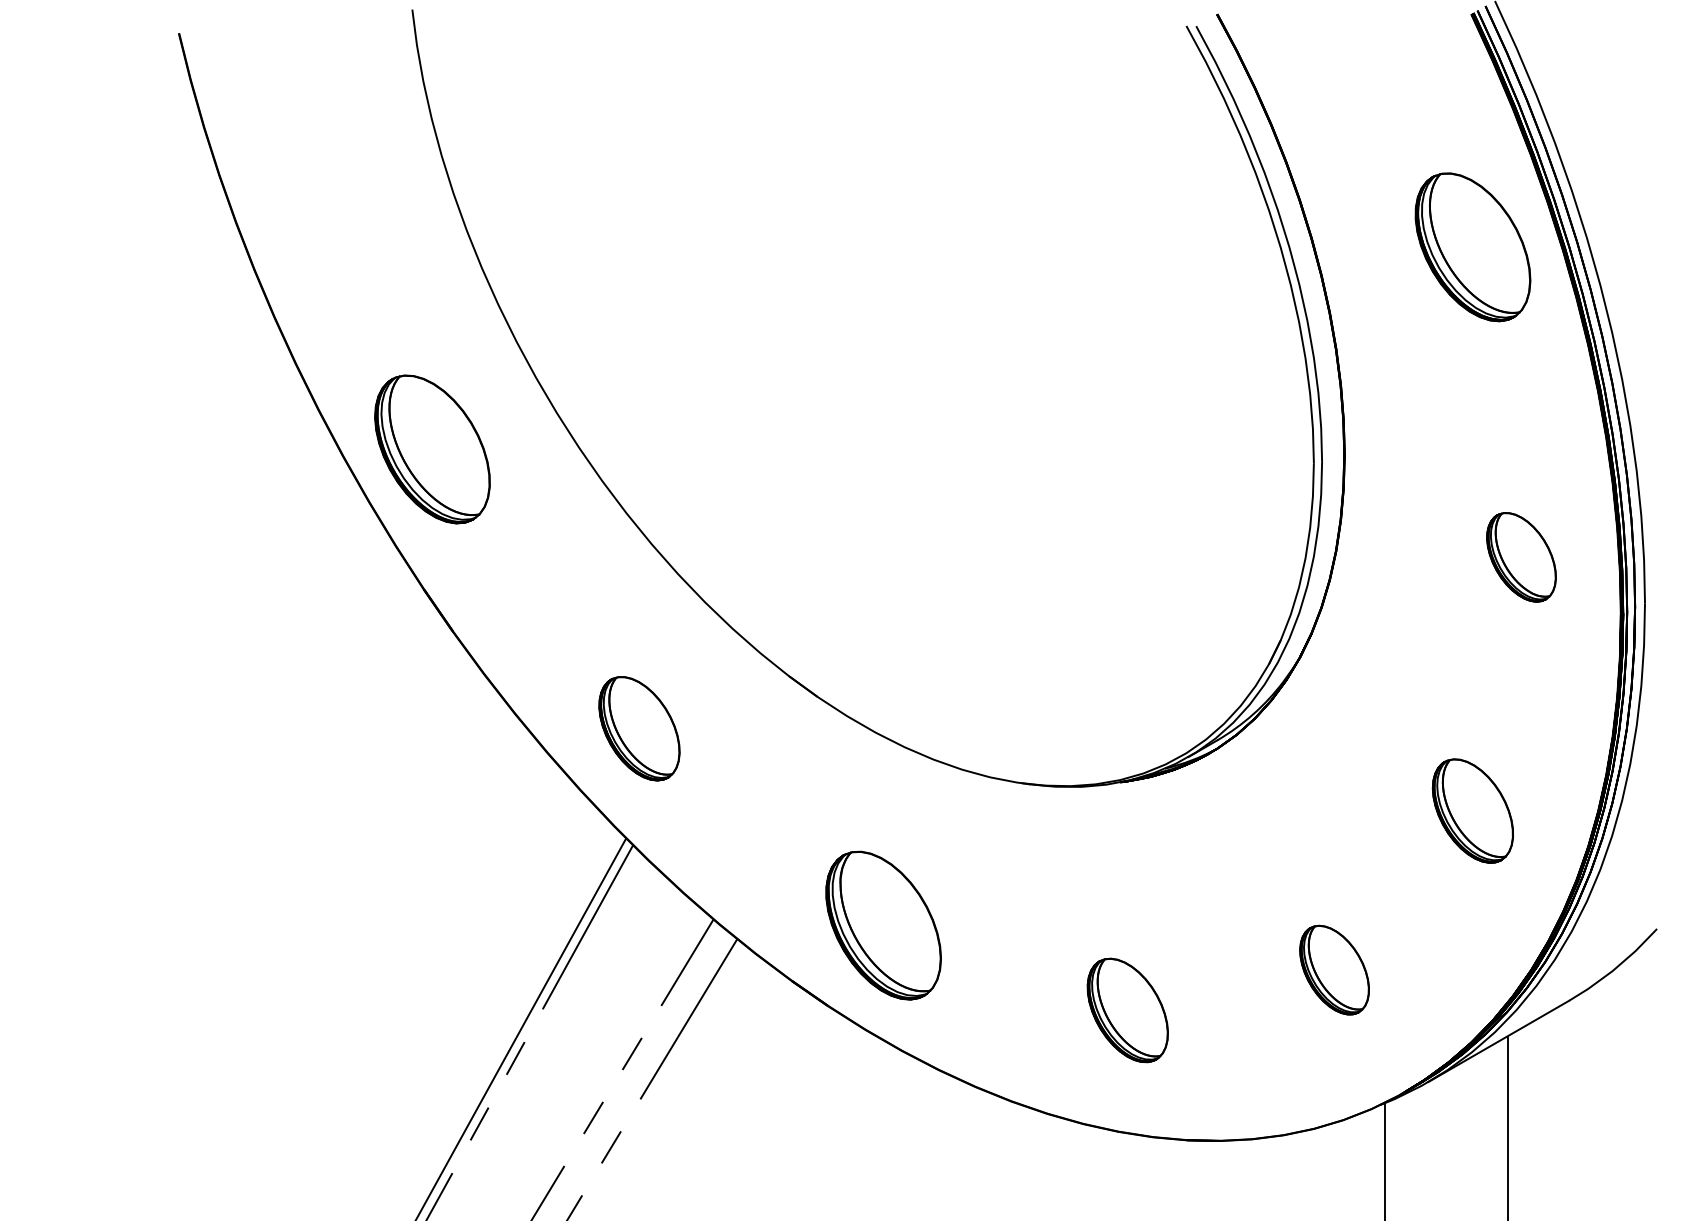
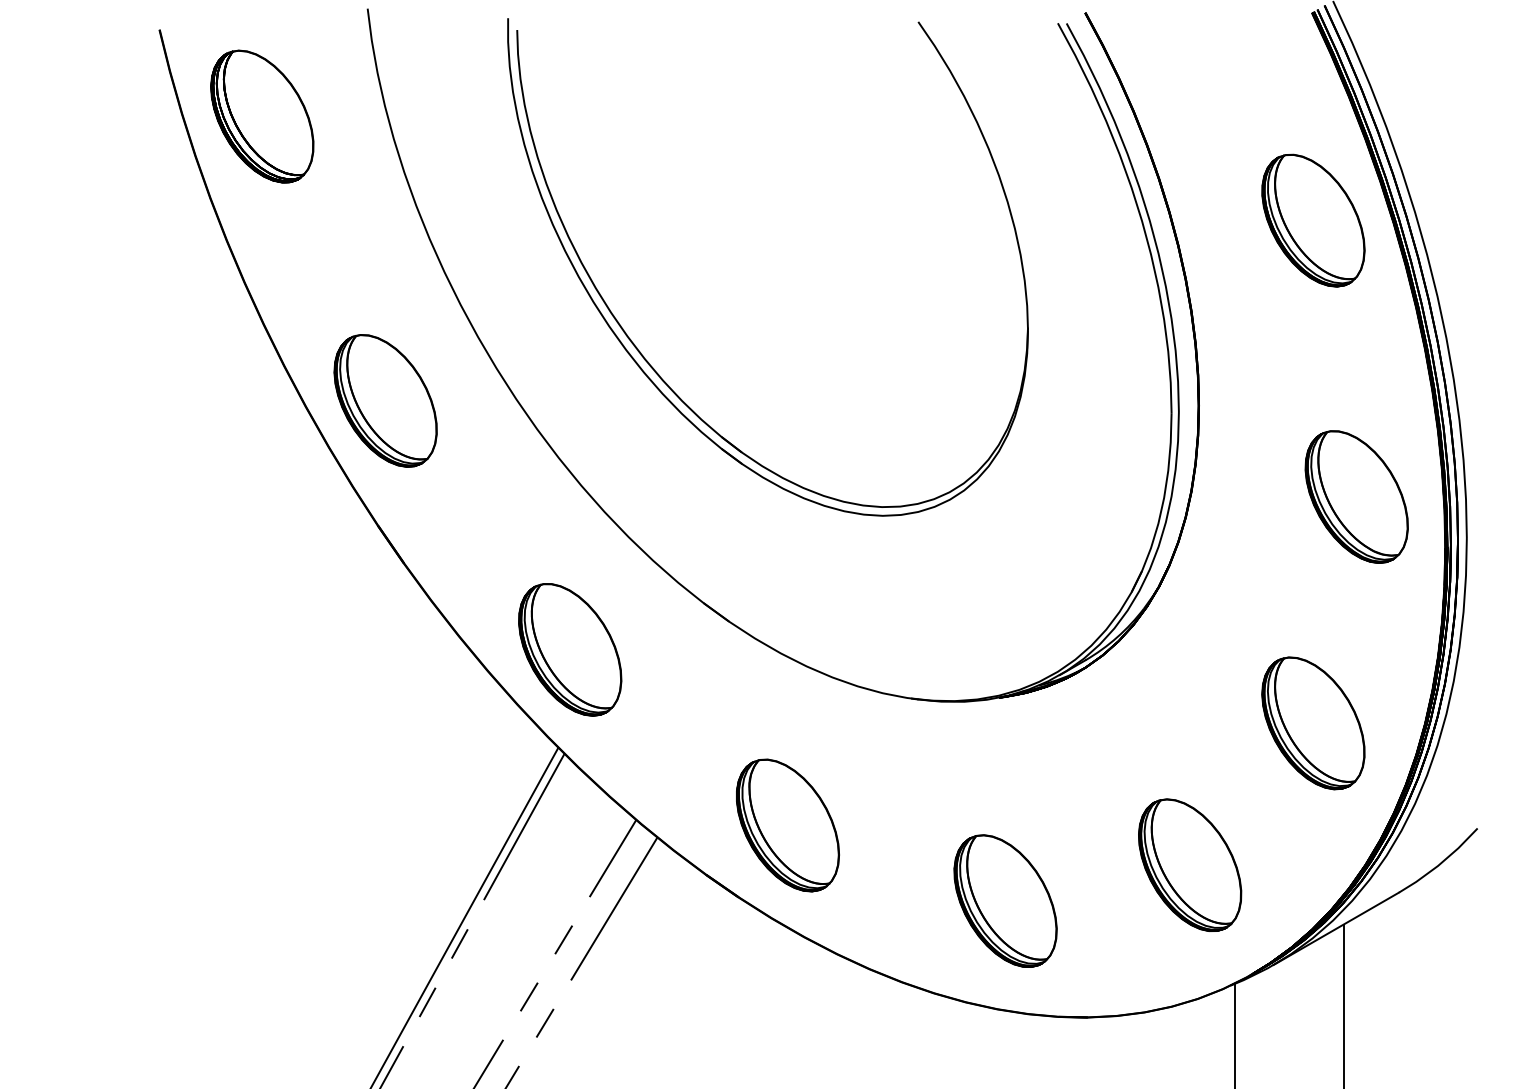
part: (293, 130) -> (261, 116), added
part: (731, 410) -> (652, 366), added
part: (1521, 557) -> (1356, 497), size x1.67
part: (639, 728) -> (570, 649), size x1.43
part: (1472, 810) -> (1313, 722), size x1.43
part: (1334, 969) -> (1189, 864), size x1.67
part: (1127, 1010) -> (1005, 901), size x1.43

